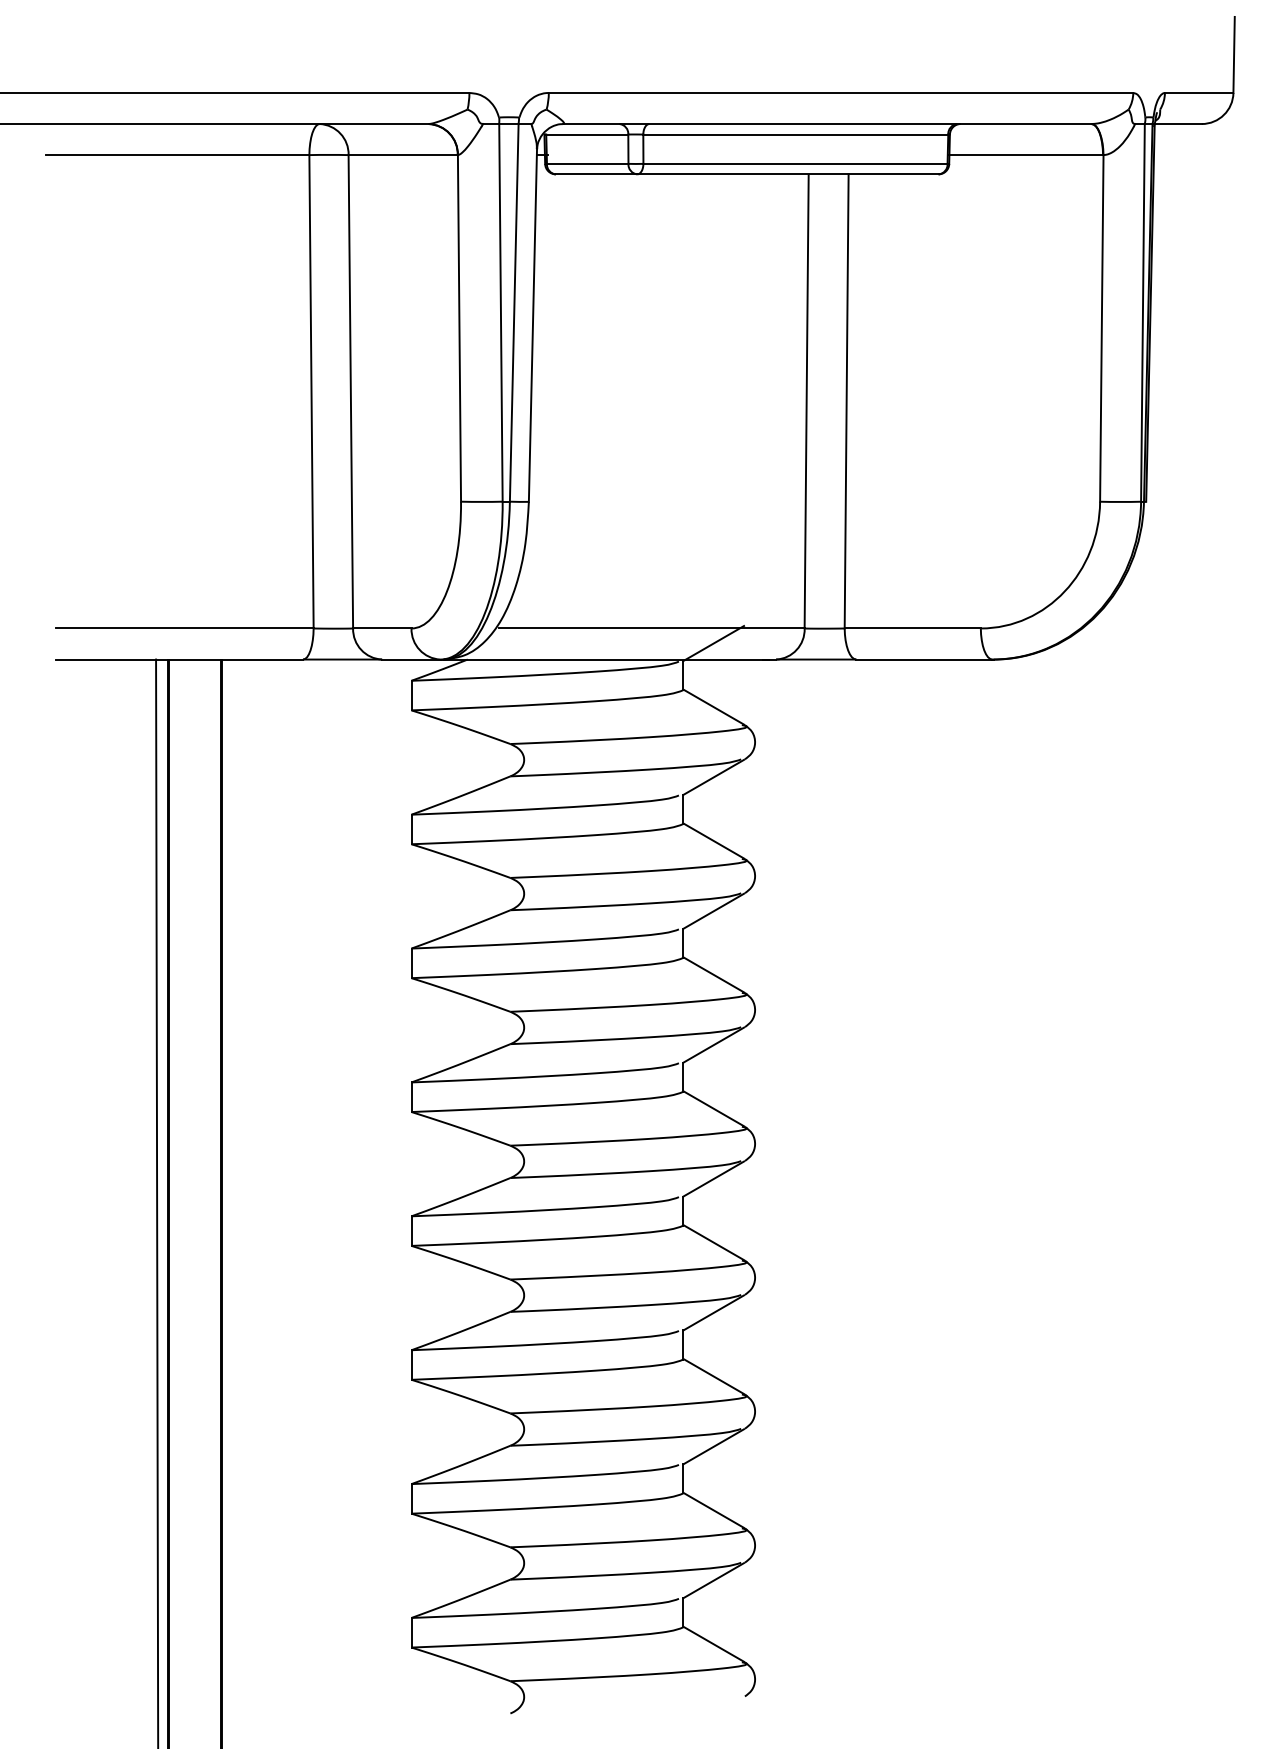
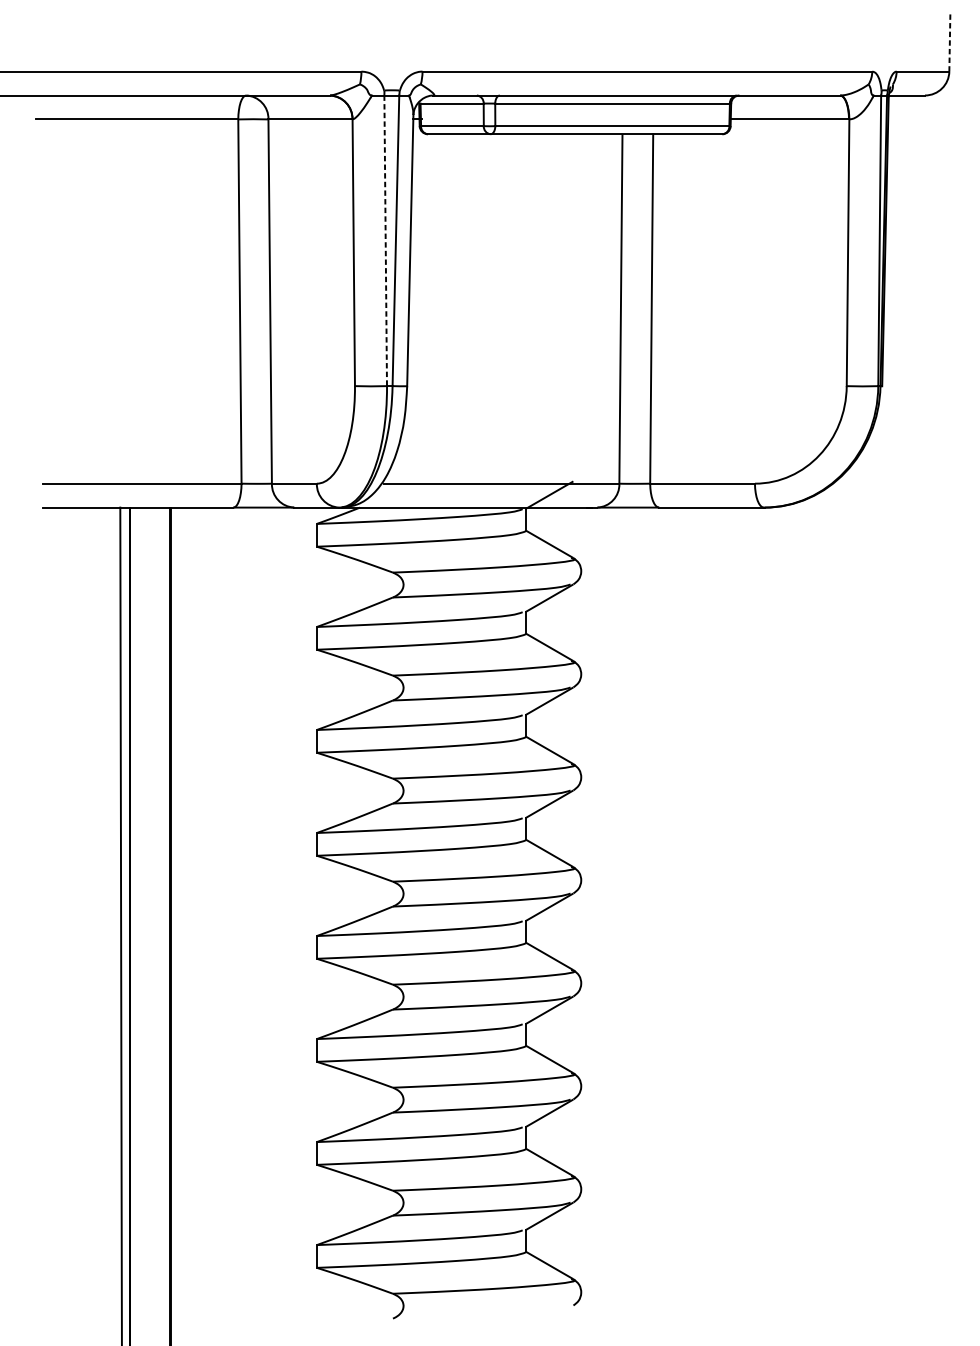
line: (1234, 54) -> (950, 42), solid -> dashed
line: (500, 312) -> (385, 240), solid -> dashed

